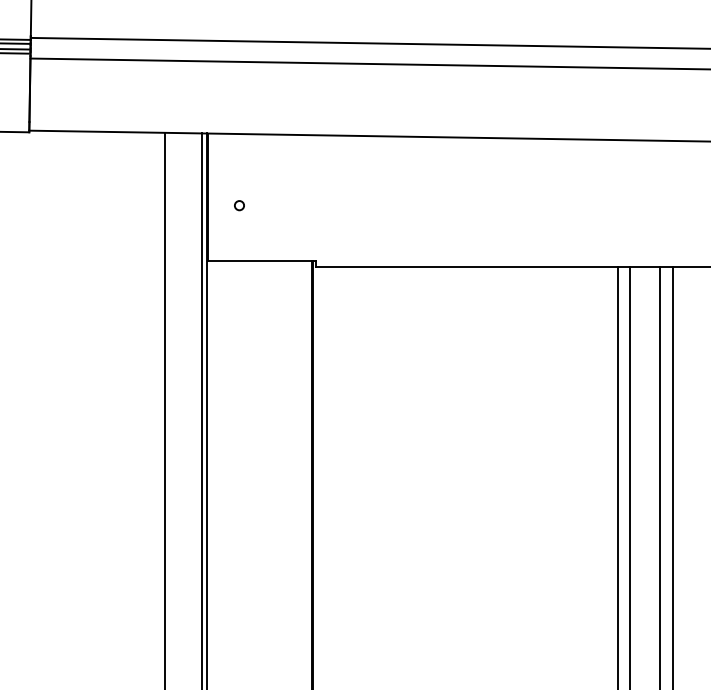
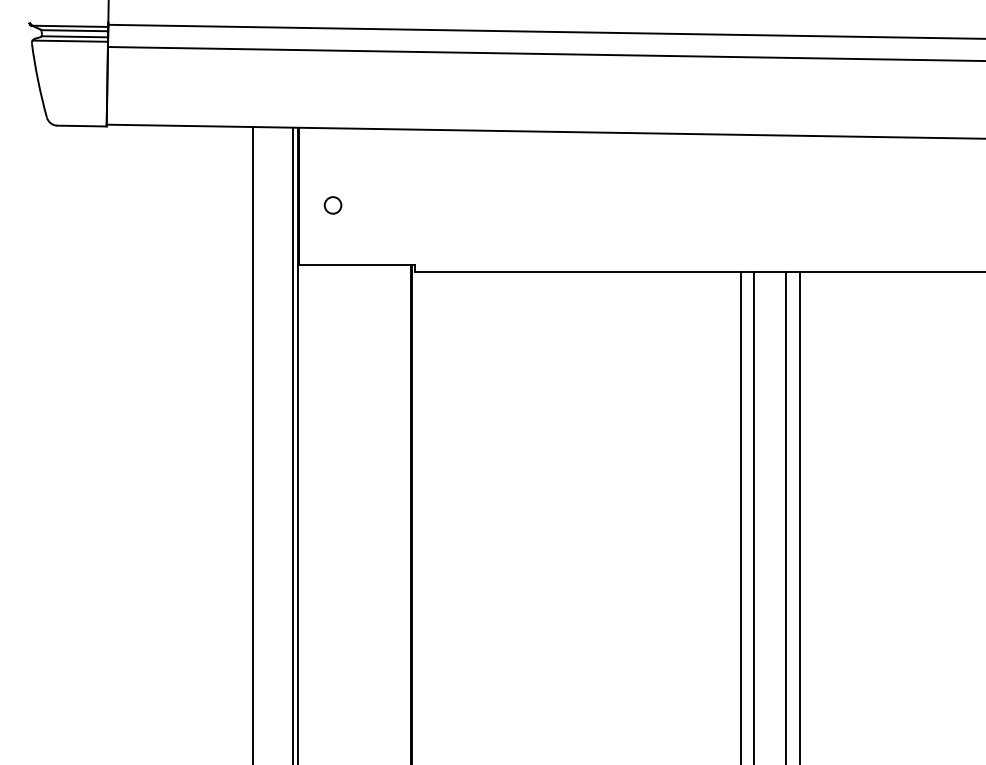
circle: (238, 205) -> (332, 205), size x1.67

